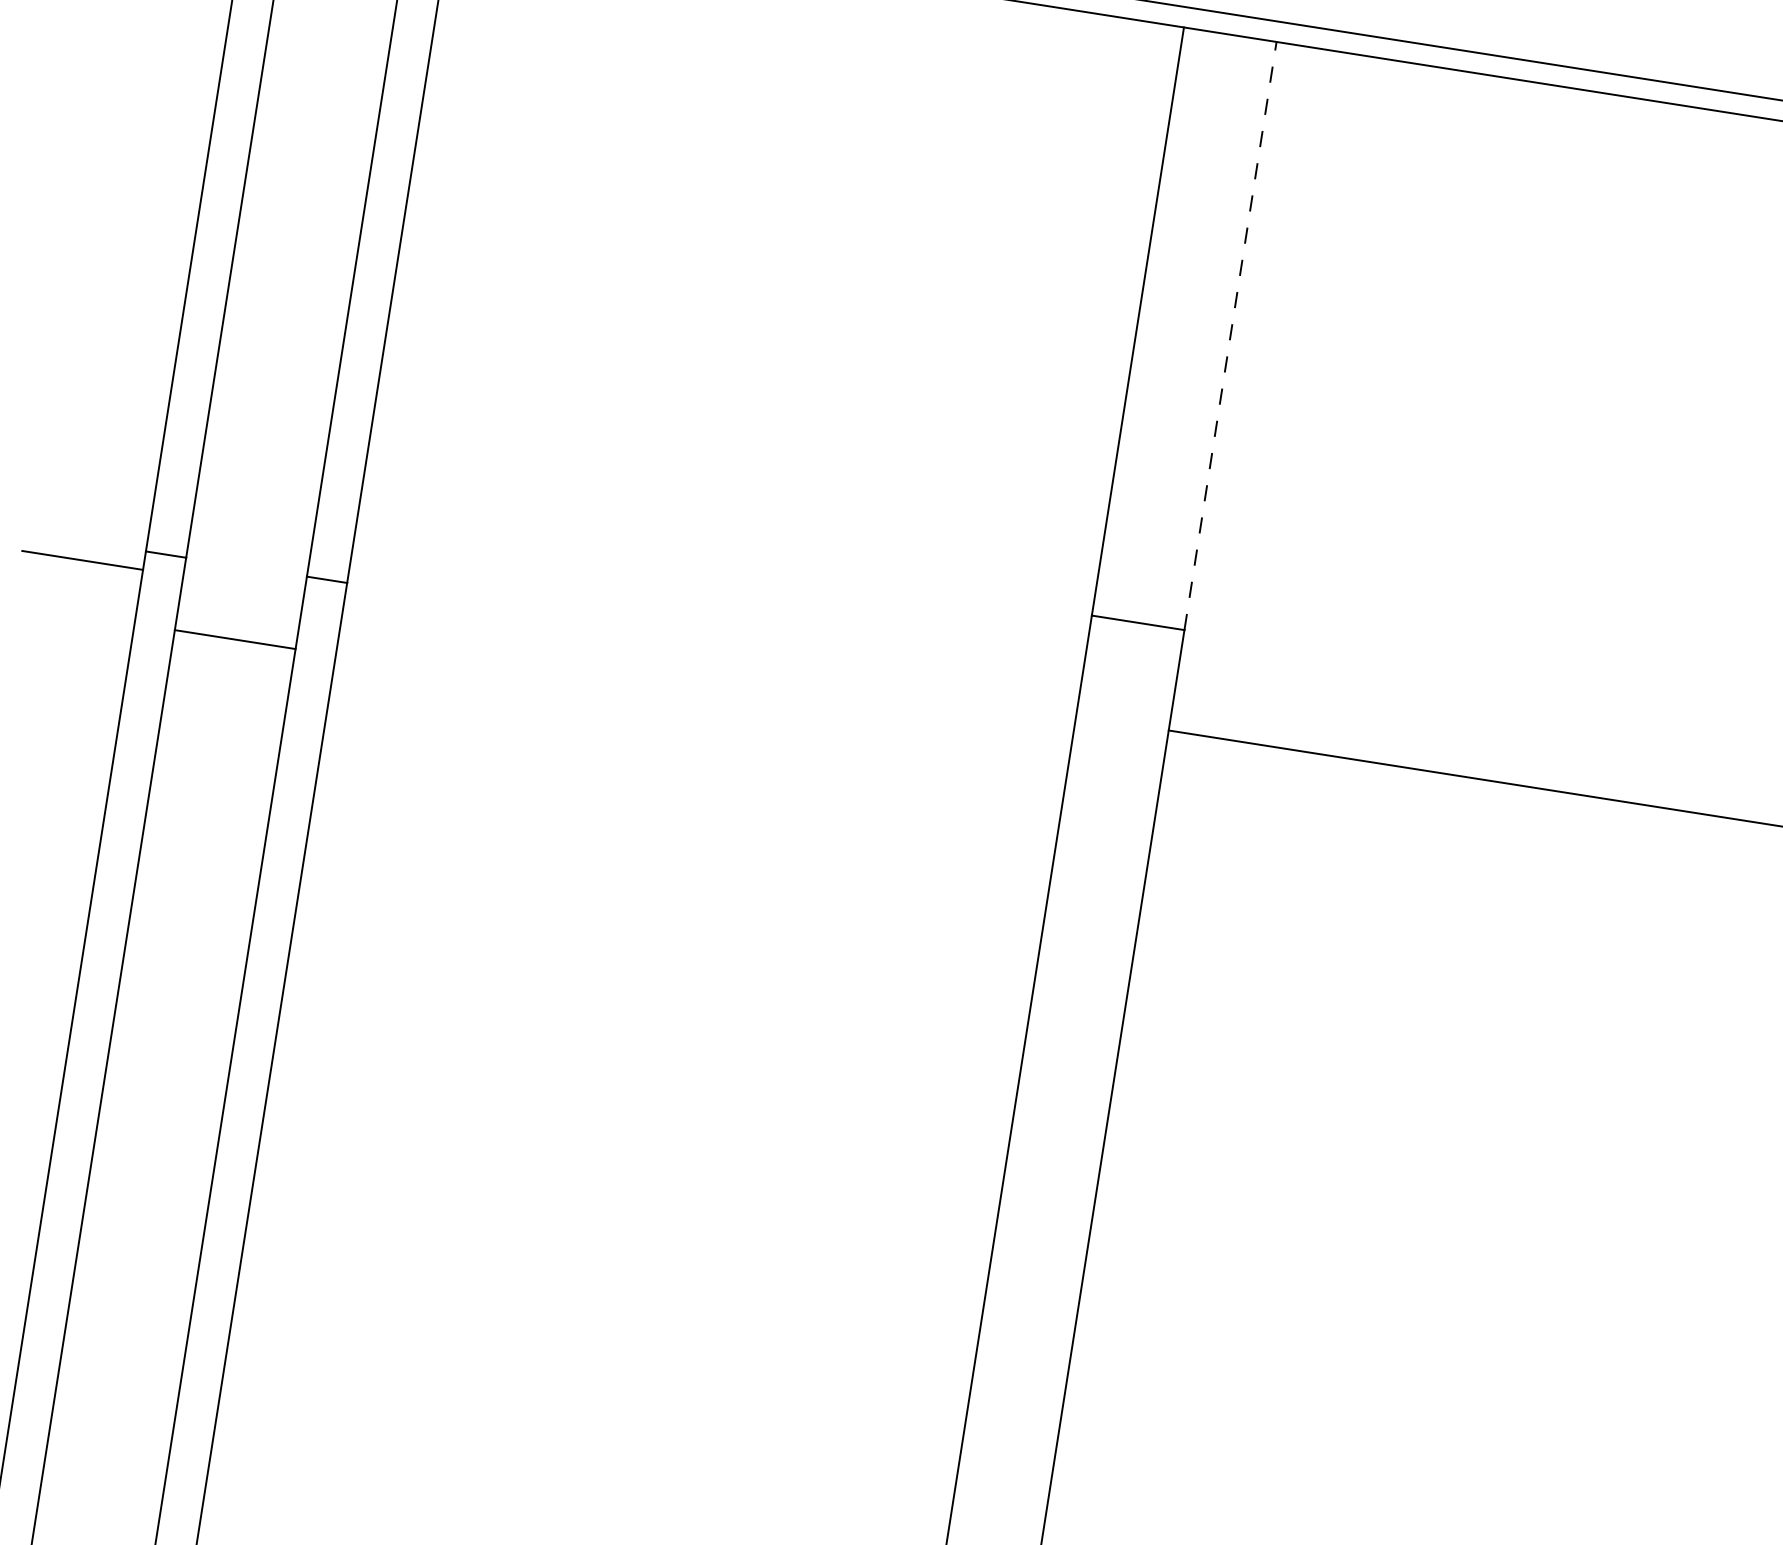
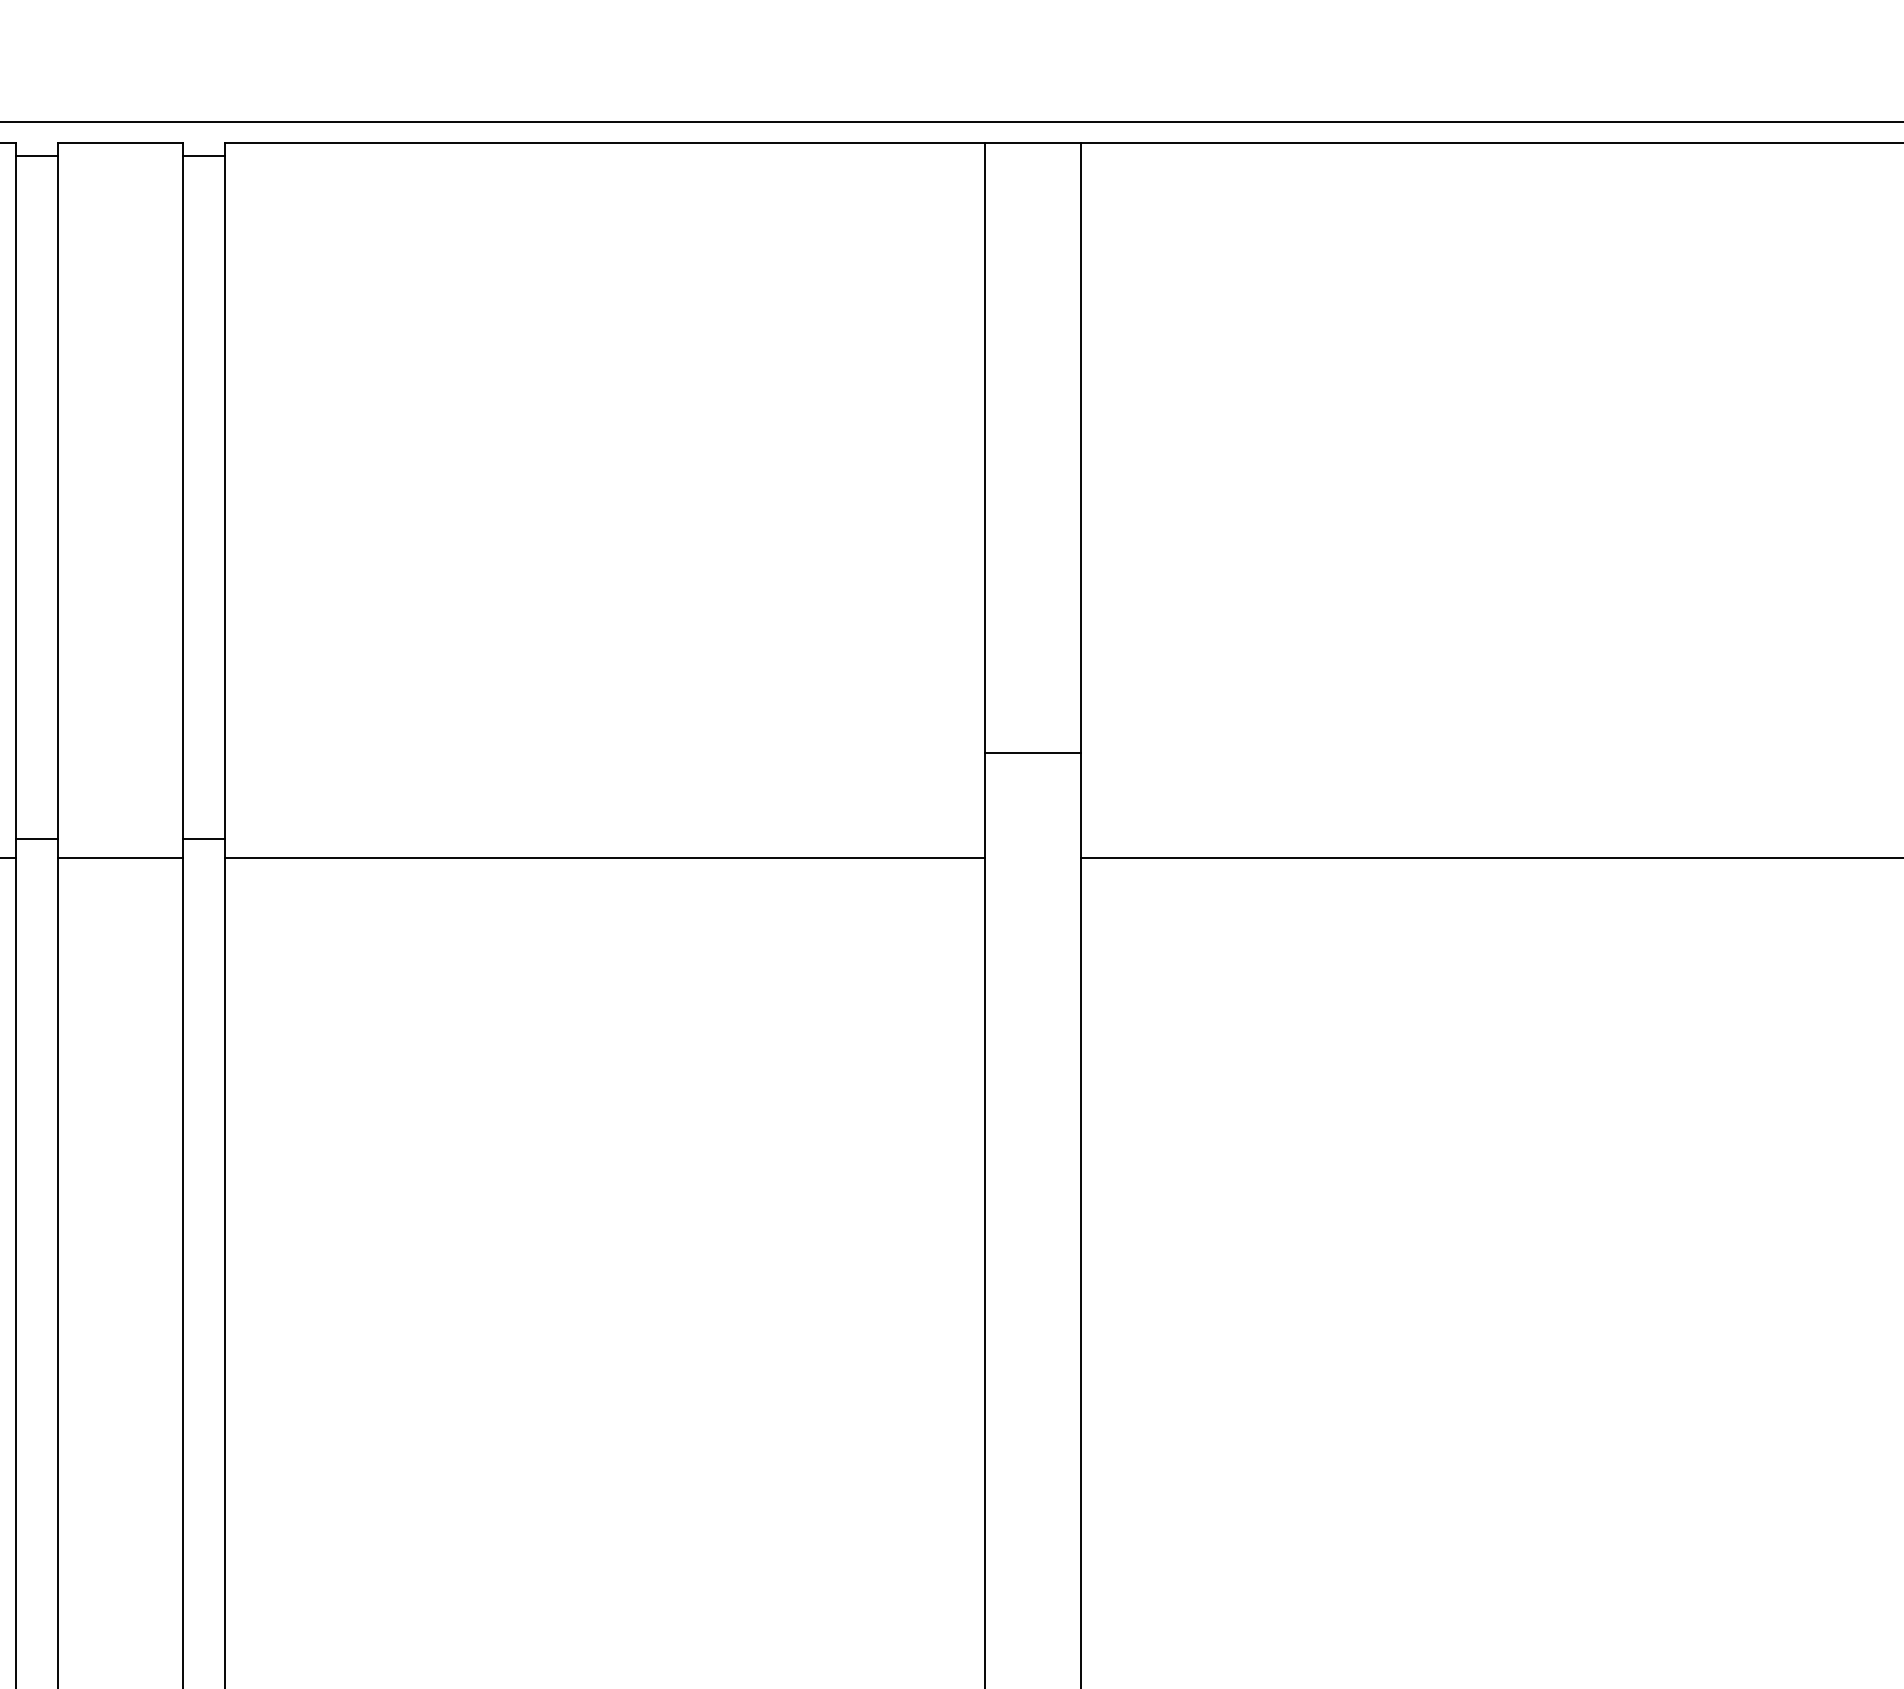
line: (1230, 335) -> (1080, 447), dashed -> solid
line: (235, 639) -> (120, 857), moved
line: (709, 658) -> (604, 857), added

